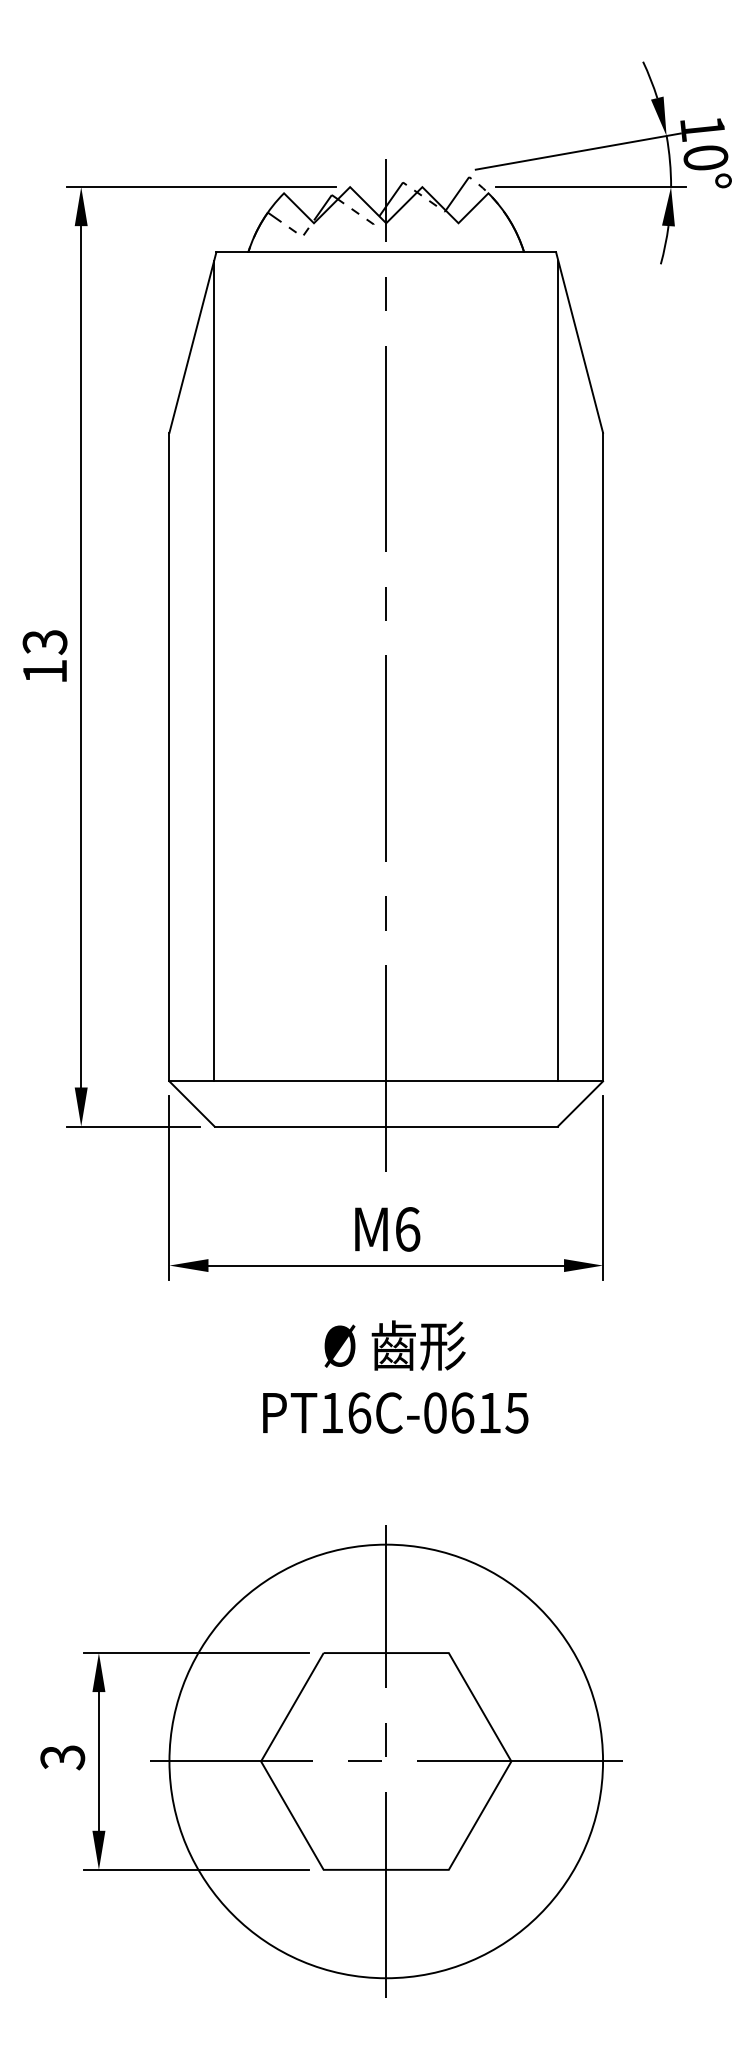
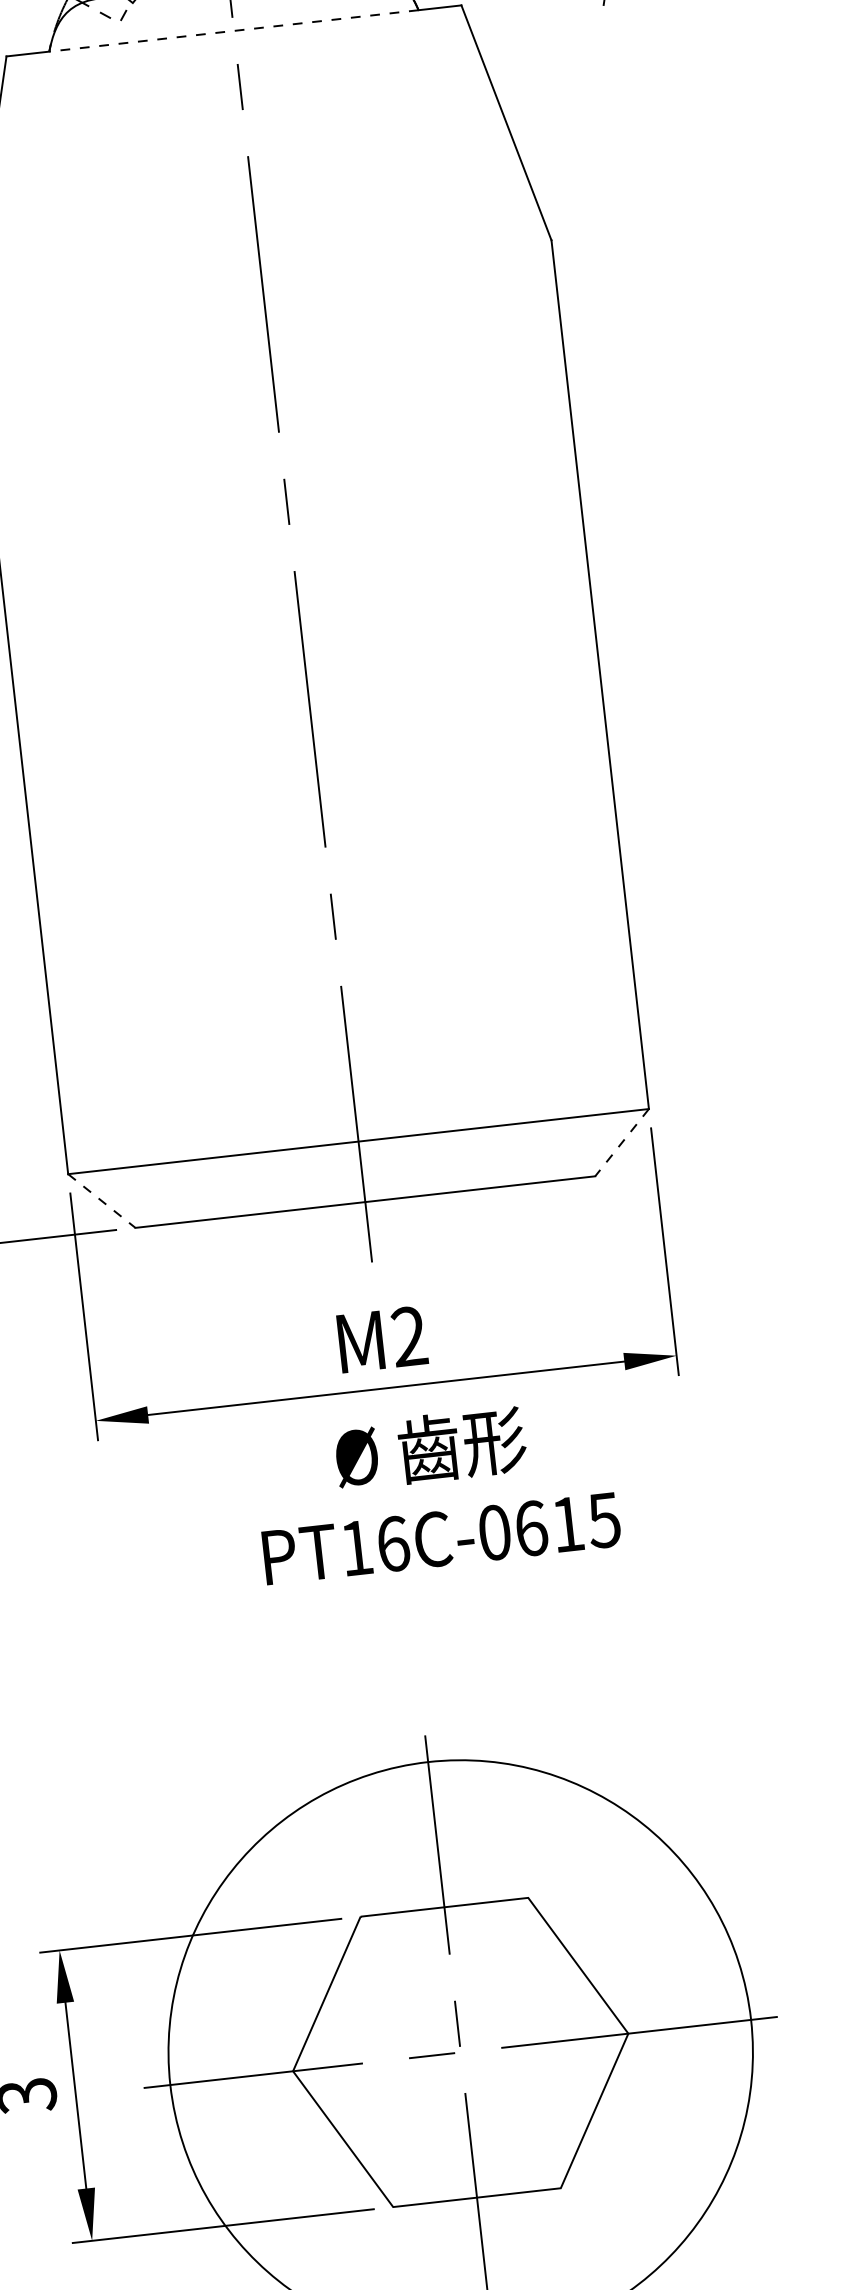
line: (386, 252) -> (234, 31), solid -> dashed
line: (214, 671) -> (66, 618), removed
line: (558, 671) -> (527, 566), removed
line: (192, 1103) -> (102, 1200), solid -> dashed
line: (580, 1103) -> (622, 1142), solid -> dashed
text: (407, 1229) -> (409, 1336), 6 -> 2
text: (395, 1376) -> (435, 1489), moved

